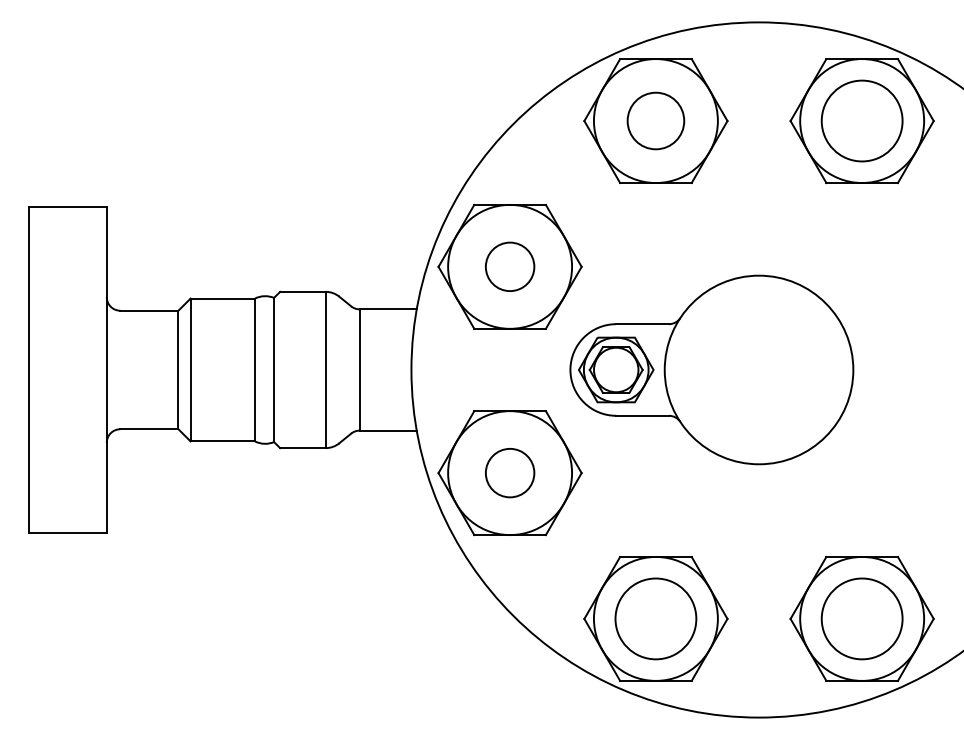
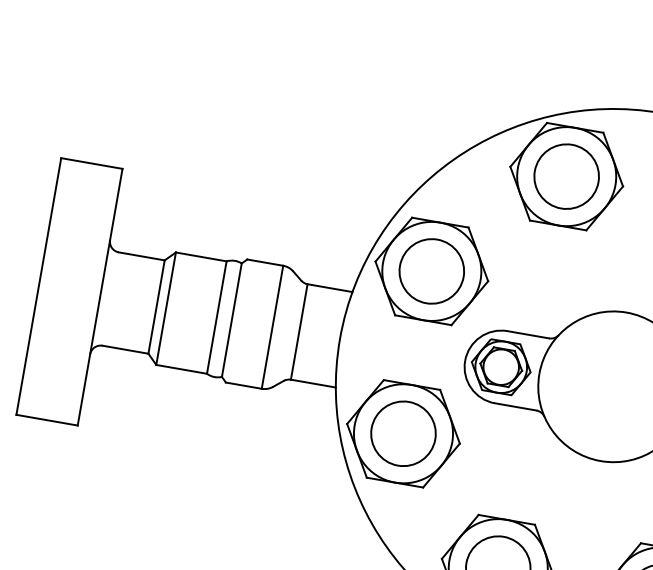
circle: (655, 120) -> (566, 176), size x1.43
circle: (509, 266) -> (431, 271), size x1.67
circle: (509, 472) -> (403, 433), size x1.67

